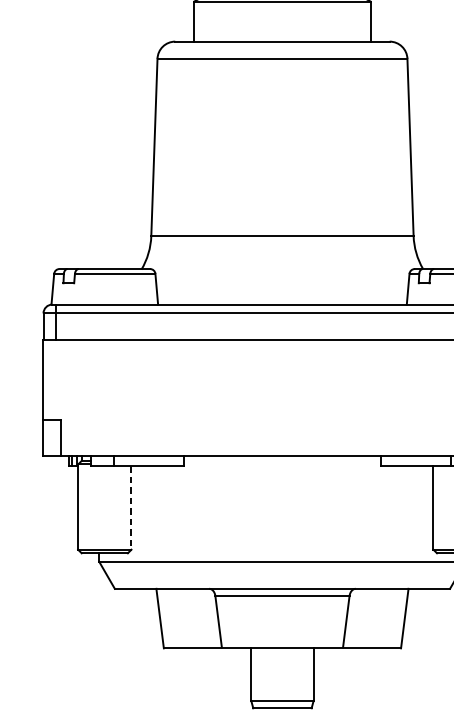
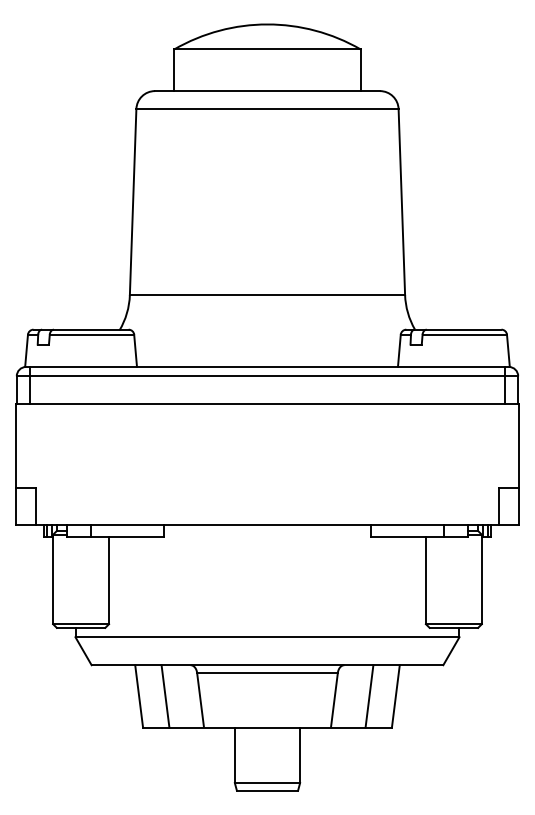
line: (131, 508) -> (109, 580), dashed -> solid
line: (185, 618) -> (165, 696), added
line: (379, 618) -> (369, 696), added

